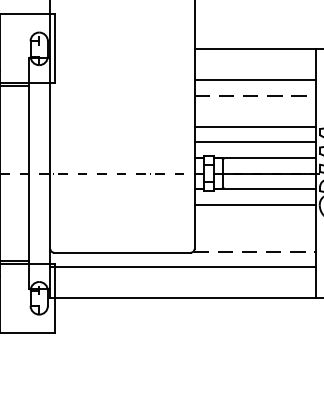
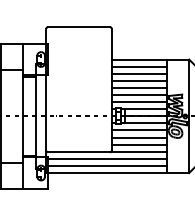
line: (253, 64) -> (138, 66), added
line: (255, 94) -> (139, 80), dashed -> solid
line: (253, 110) -> (138, 87), added
line: (253, 220) -> (138, 137), added
line: (253, 235) -> (138, 144), added
line: (255, 250) -> (139, 151), dashed -> solid
line: (182, 281) -> (106, 165), added

